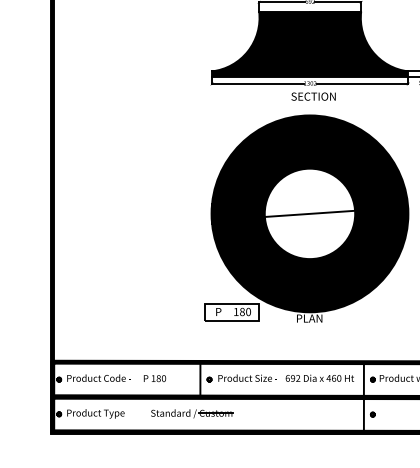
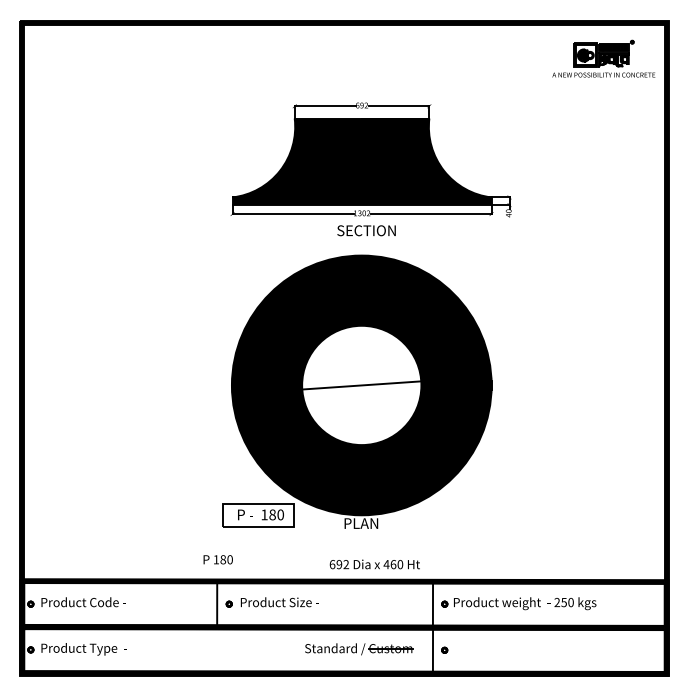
text: (154, 378) -> (217, 559), moved
text: (319, 378) -> (374, 564), moved
part: (192, 414) -> (359, 649), moved

